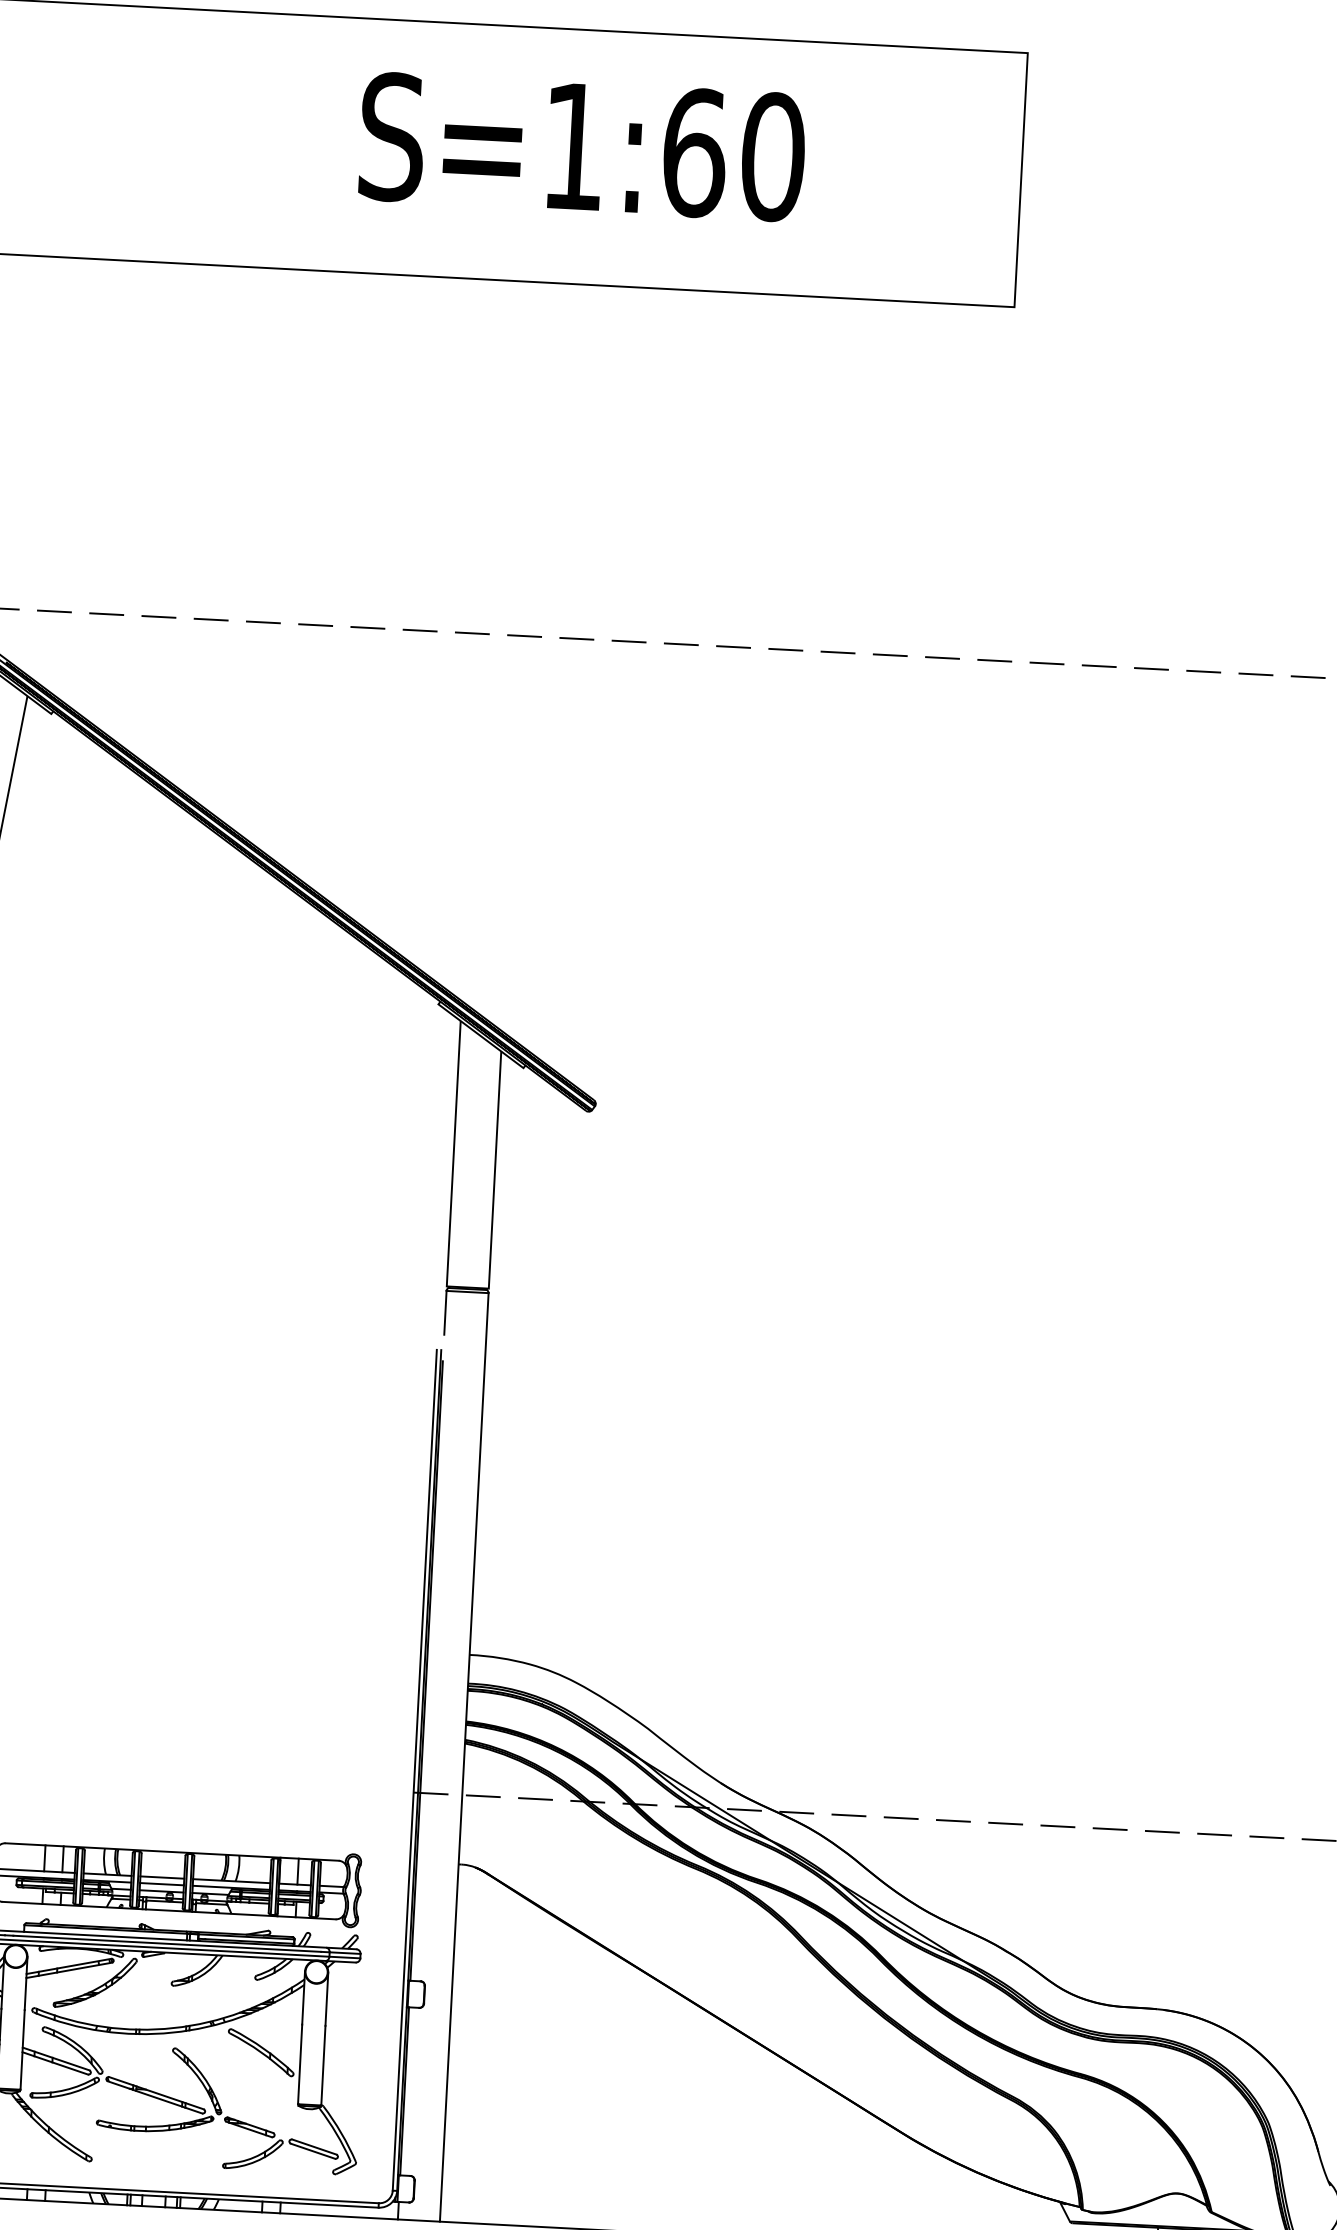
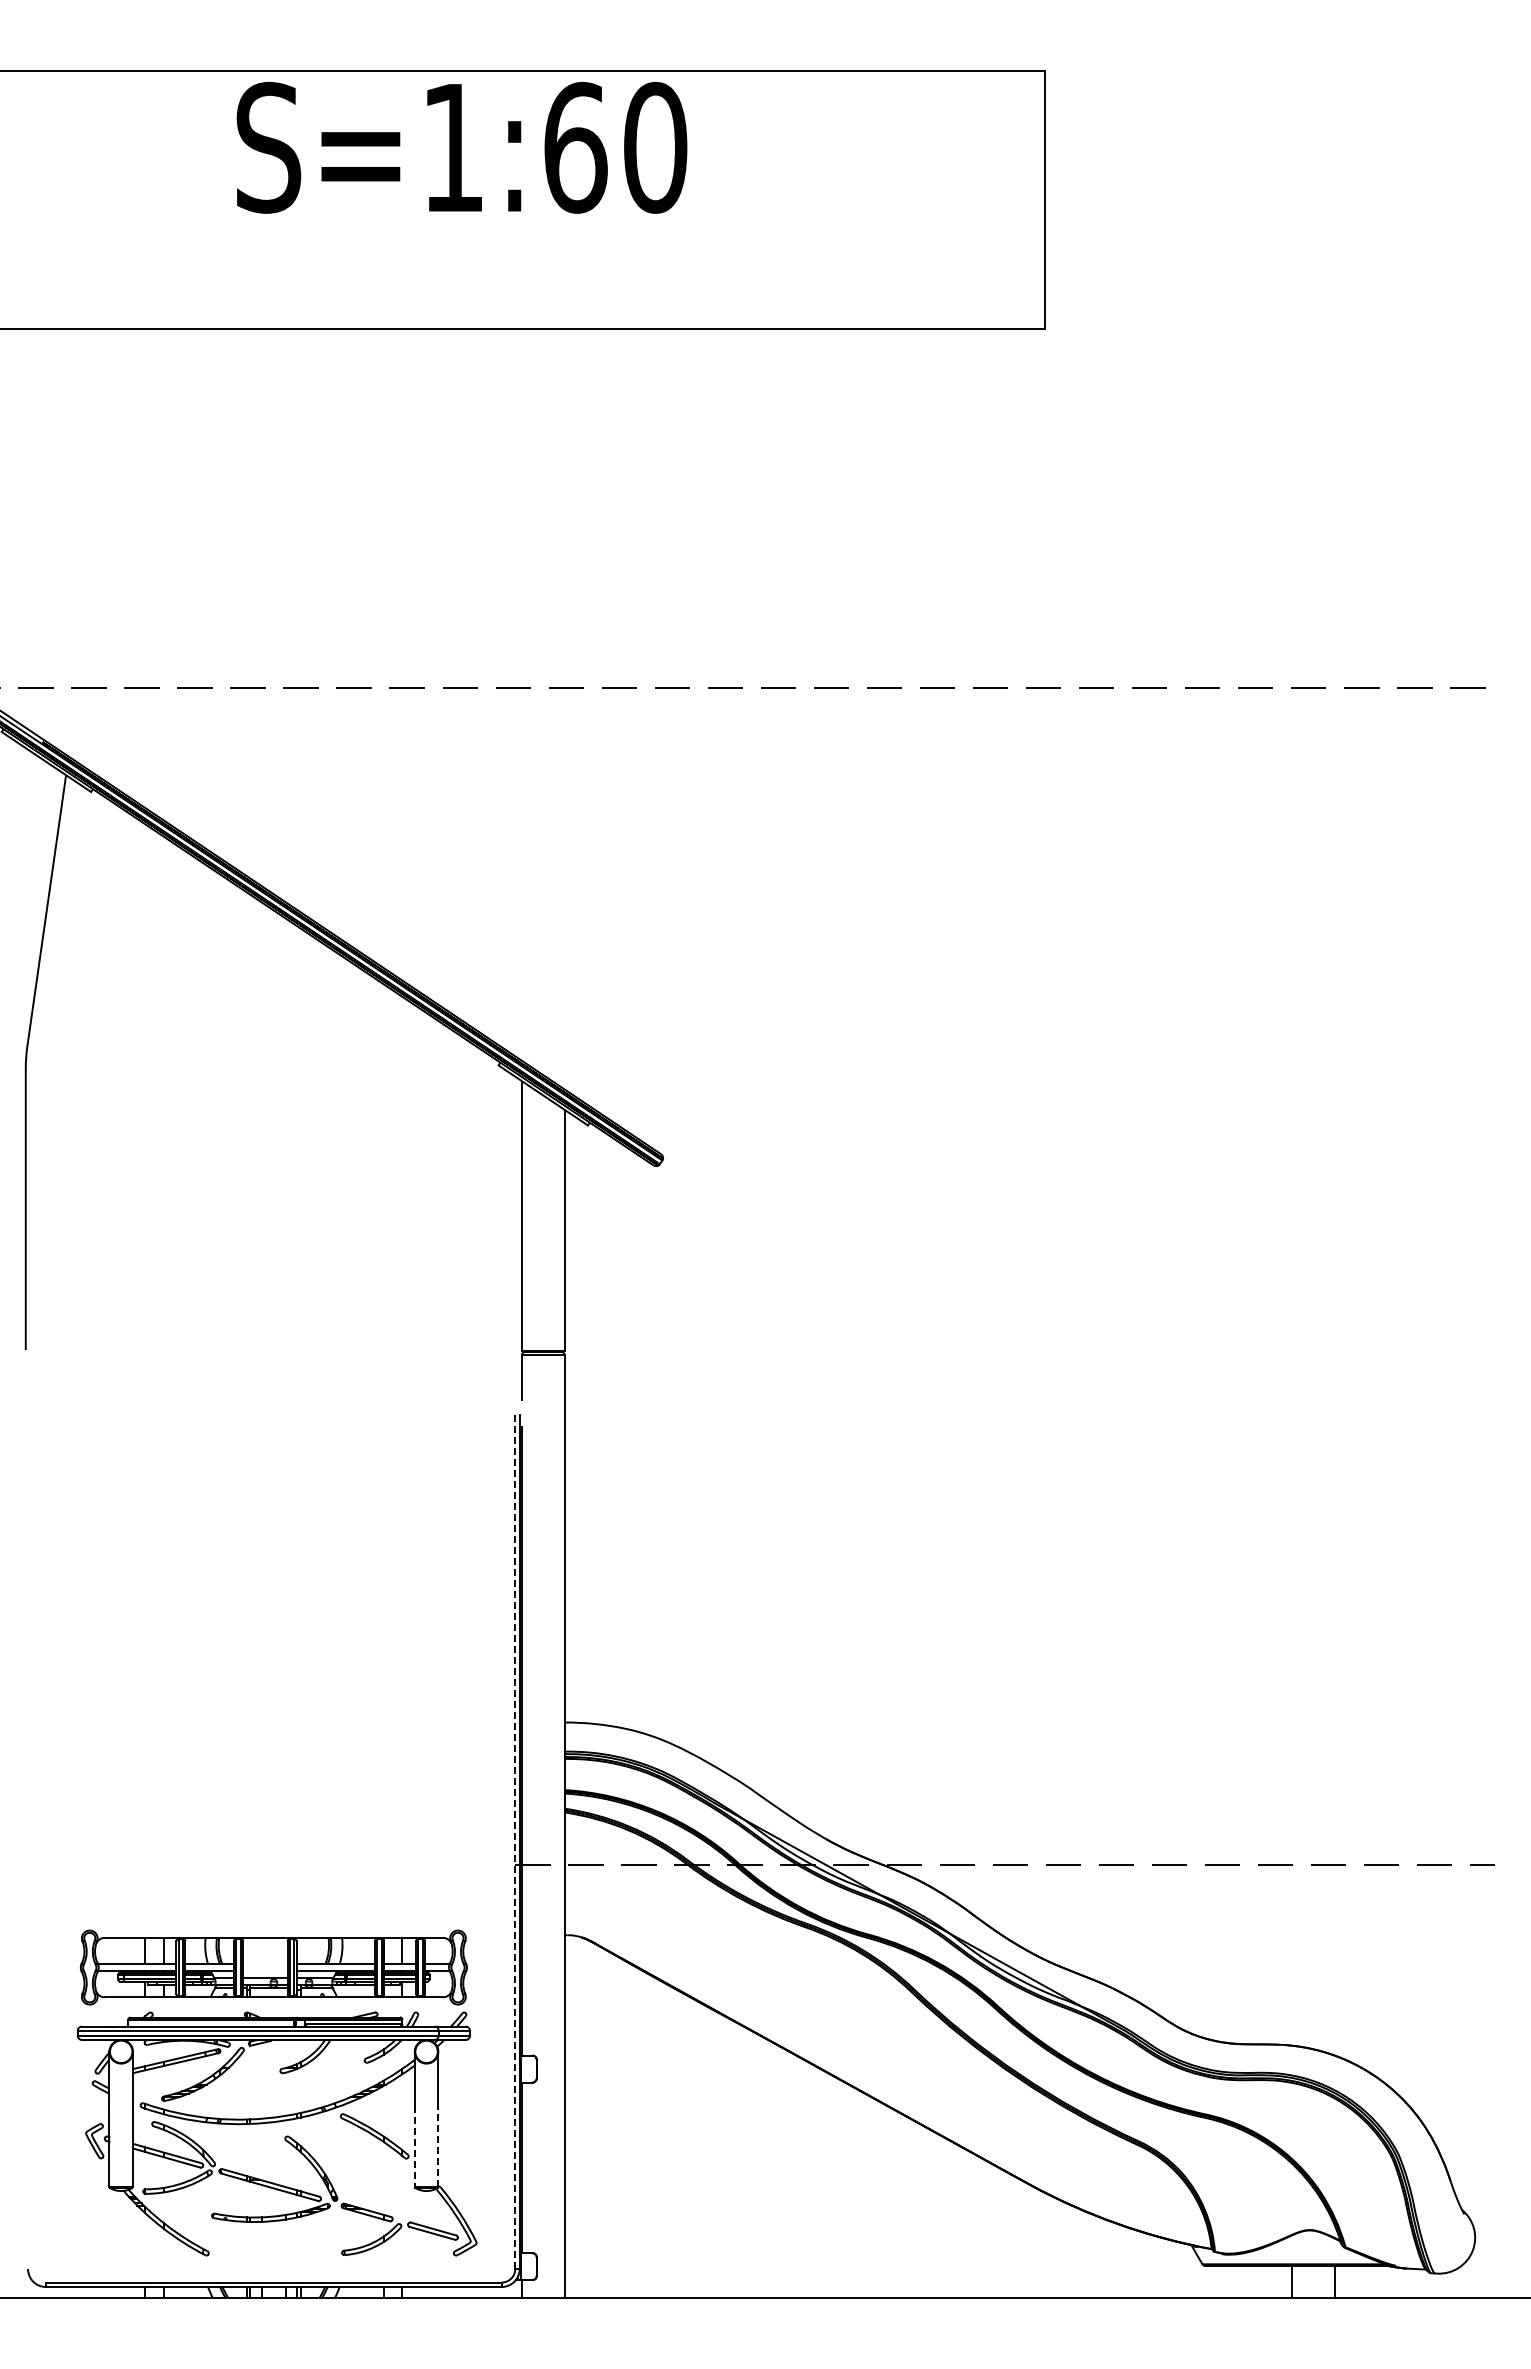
text: (582, 146) -> (461, 147), moved
line: (415, 1770) -> (515, 1842), solid -> dashed
line: (162, 1877) -> (265, 1964), removed
line: (162, 1883) -> (265, 1970), removed
line: (299, 2064) -> (414, 2146), solid -> dashed
line: (323, 2065) -> (438, 2145), solid -> dashed

